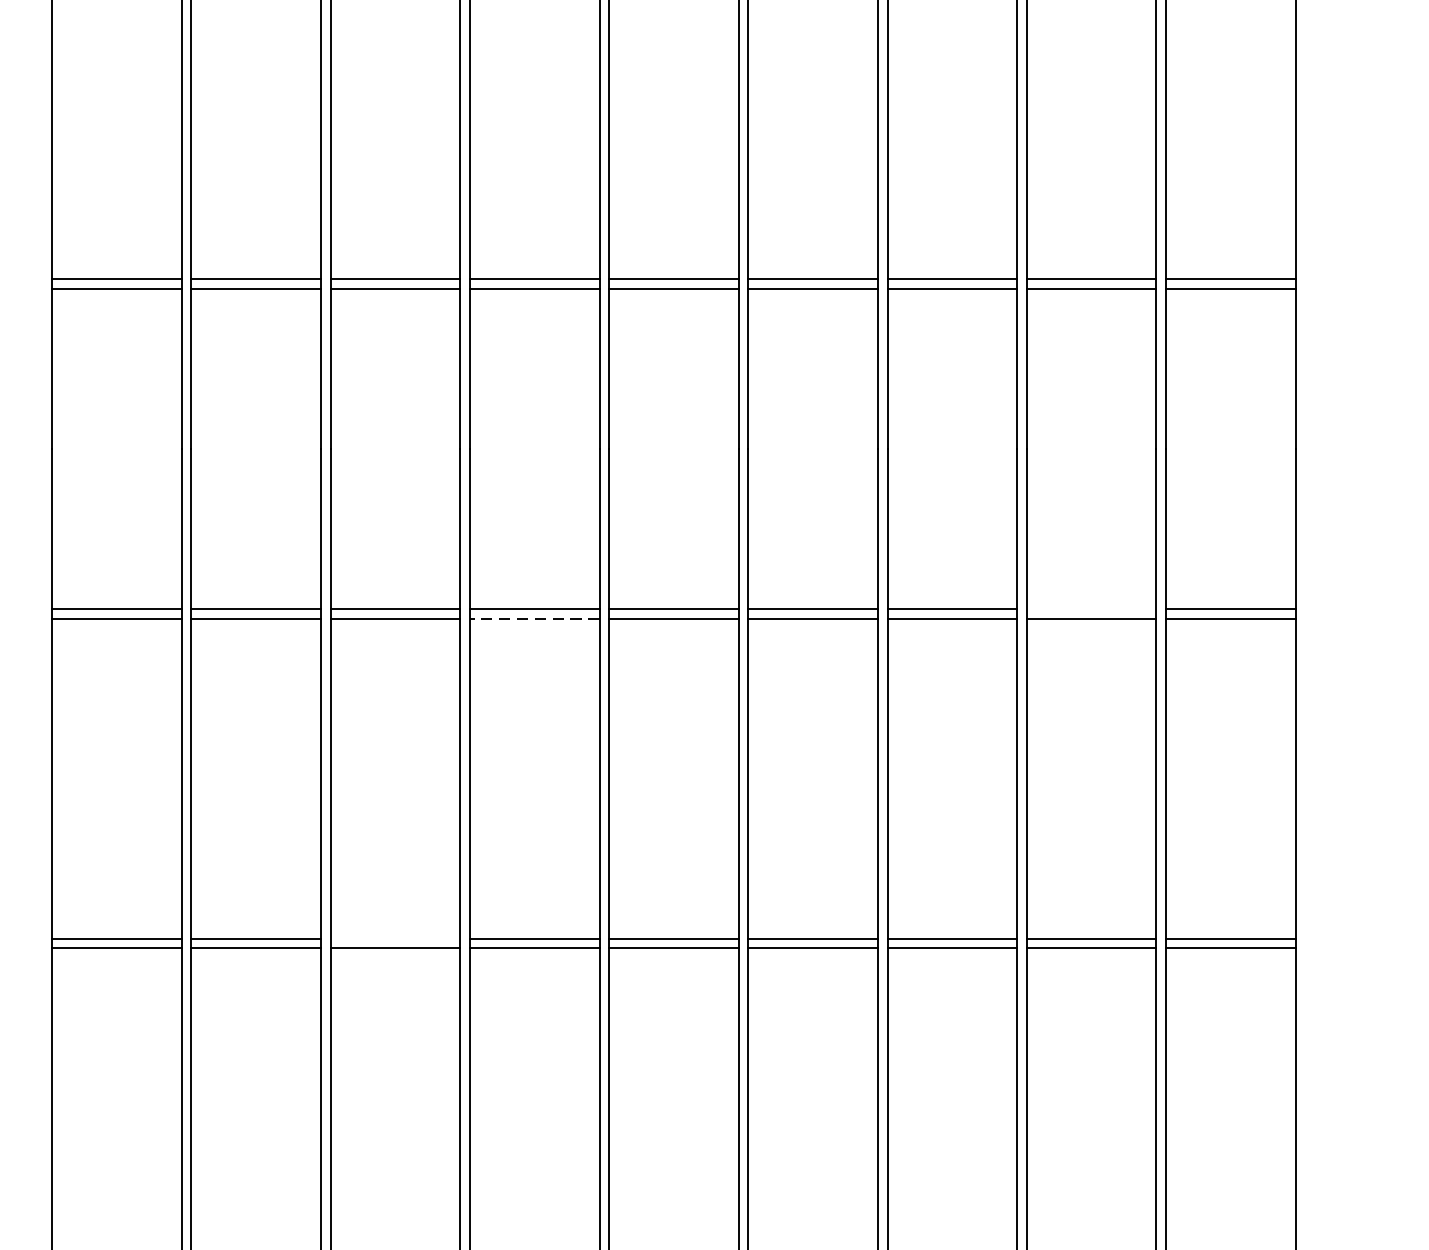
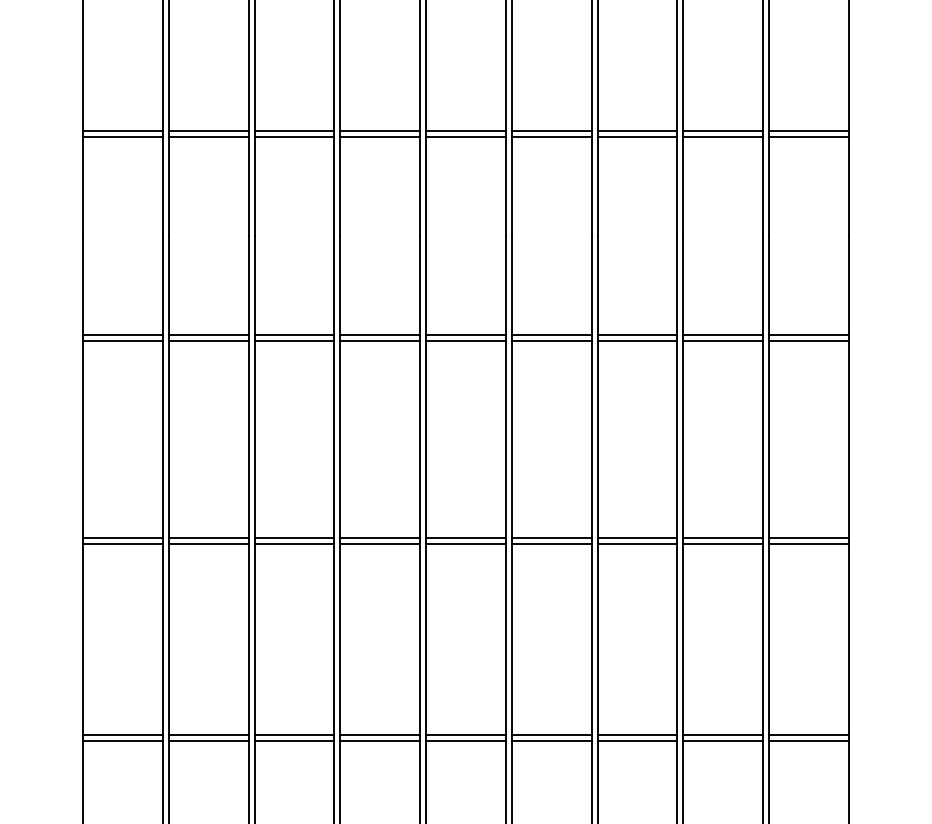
line: (1091, 608) -> (723, 334), added
line: (535, 618) -> (380, 340), dashed -> solid
line: (395, 938) -> (294, 537), added

